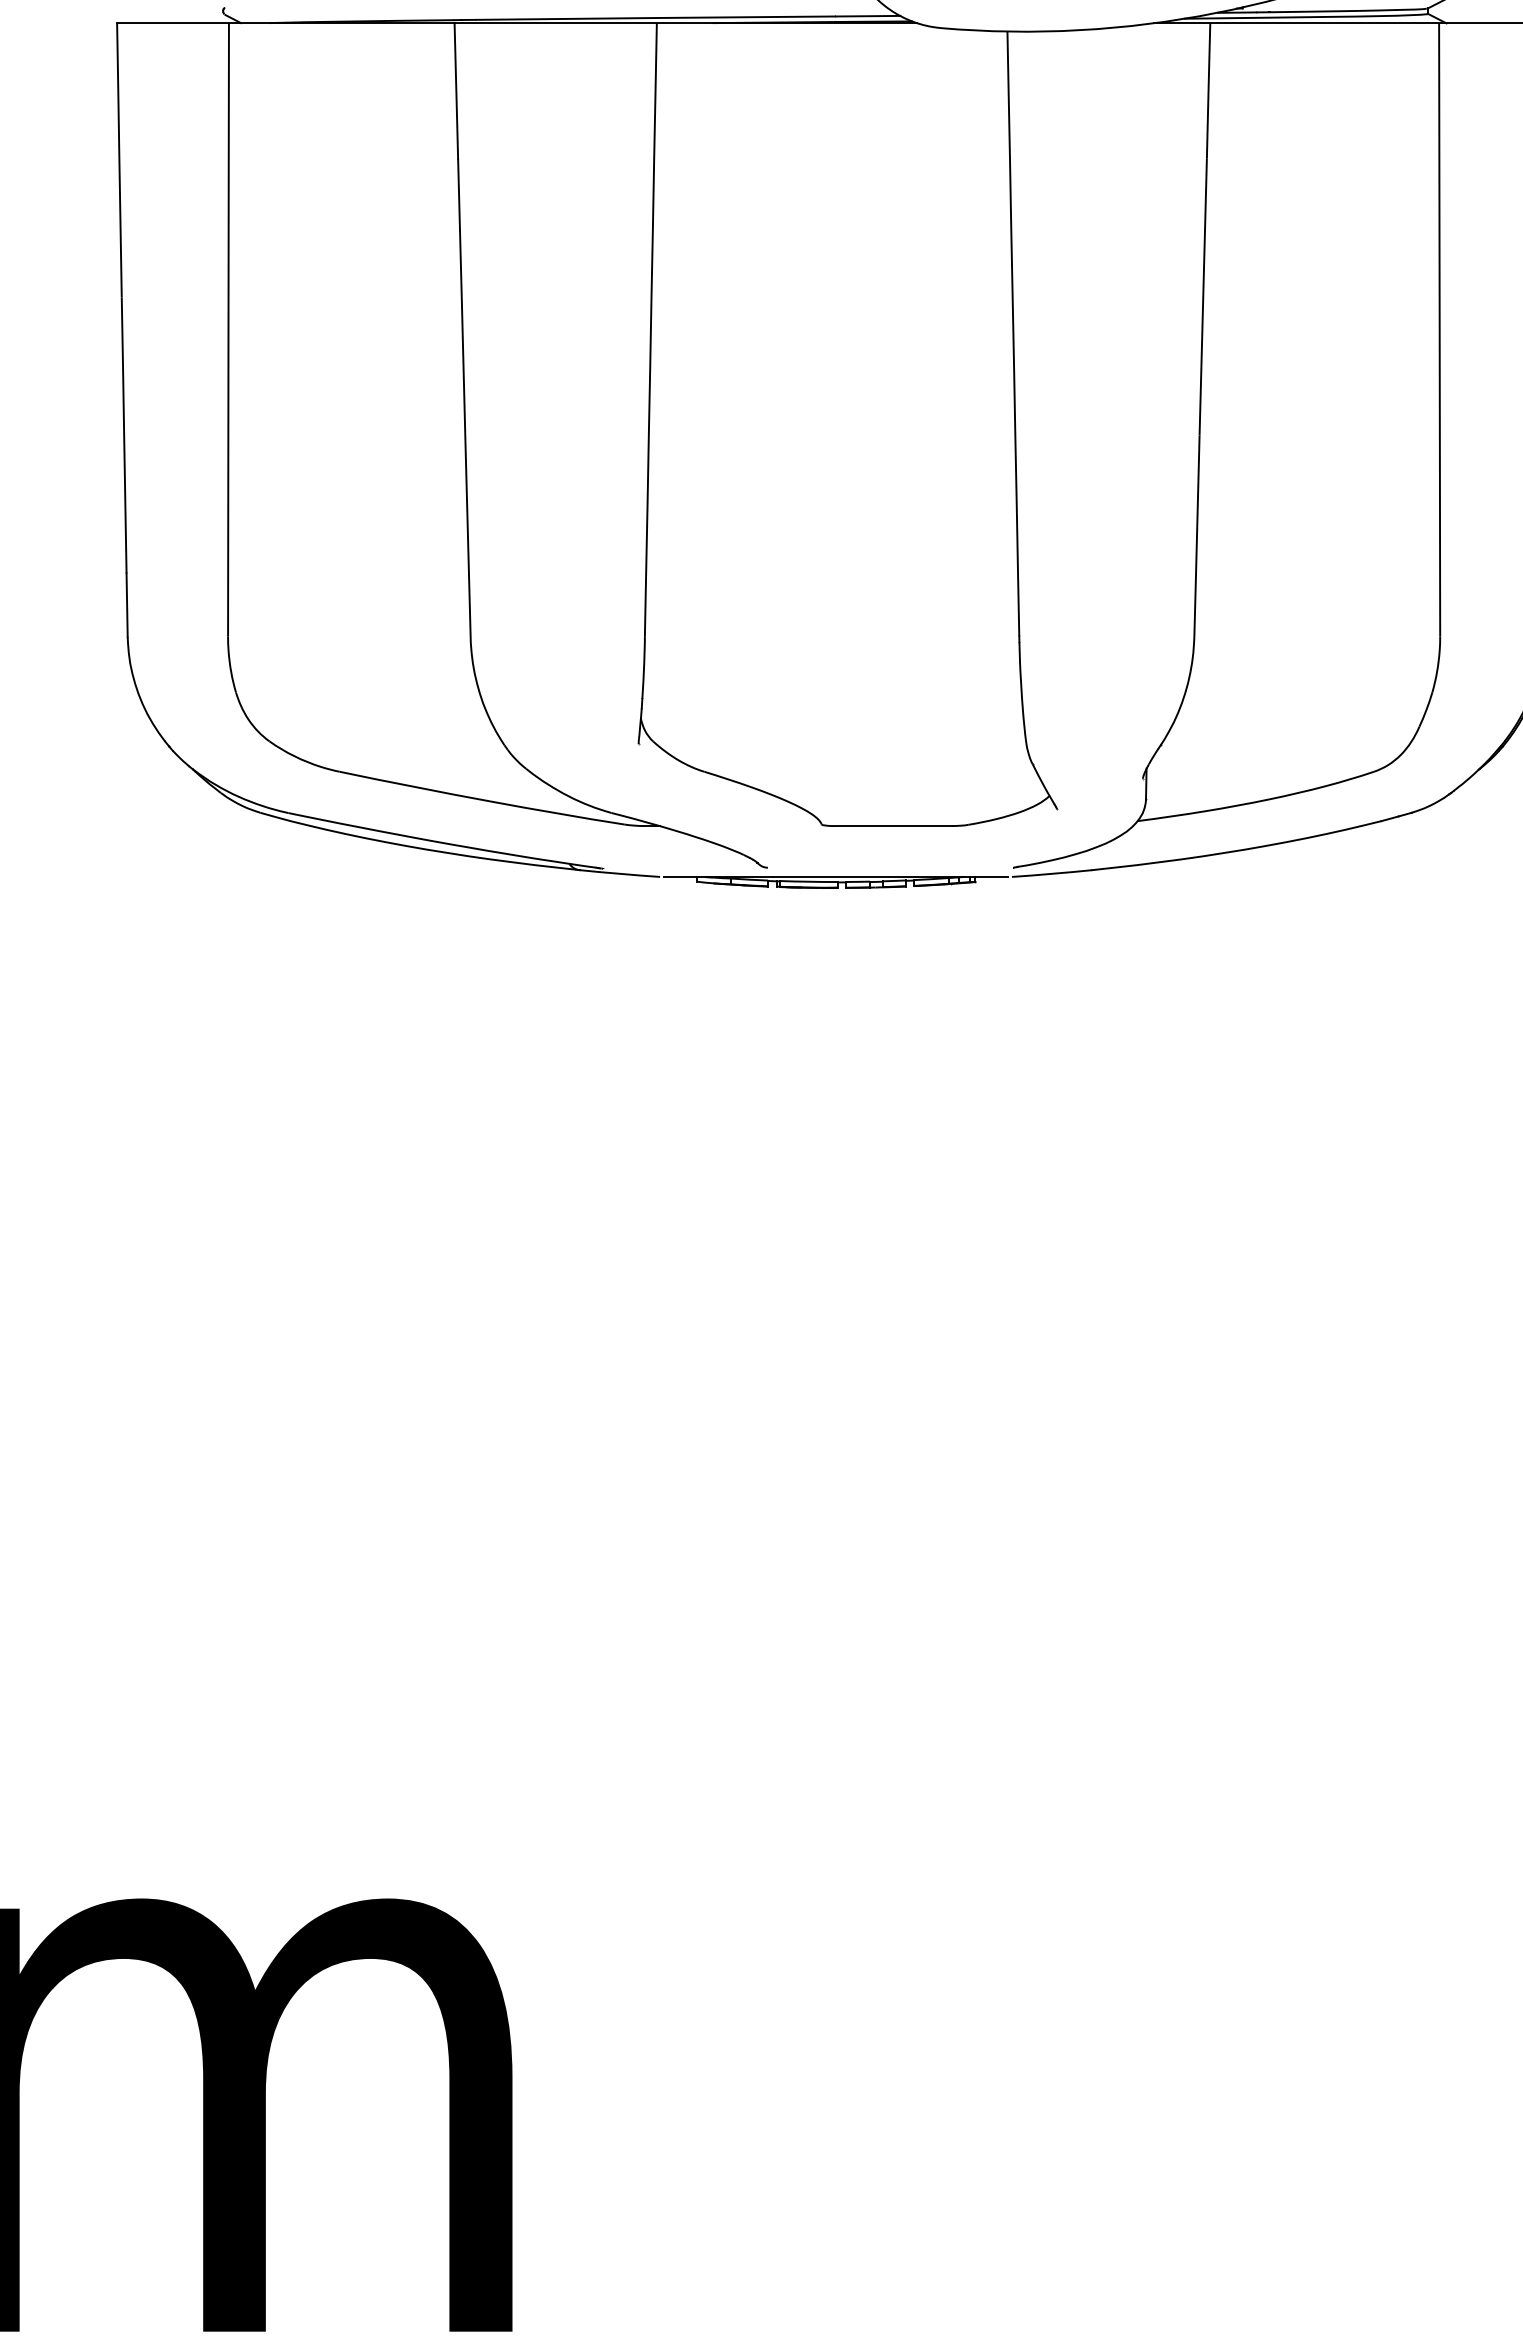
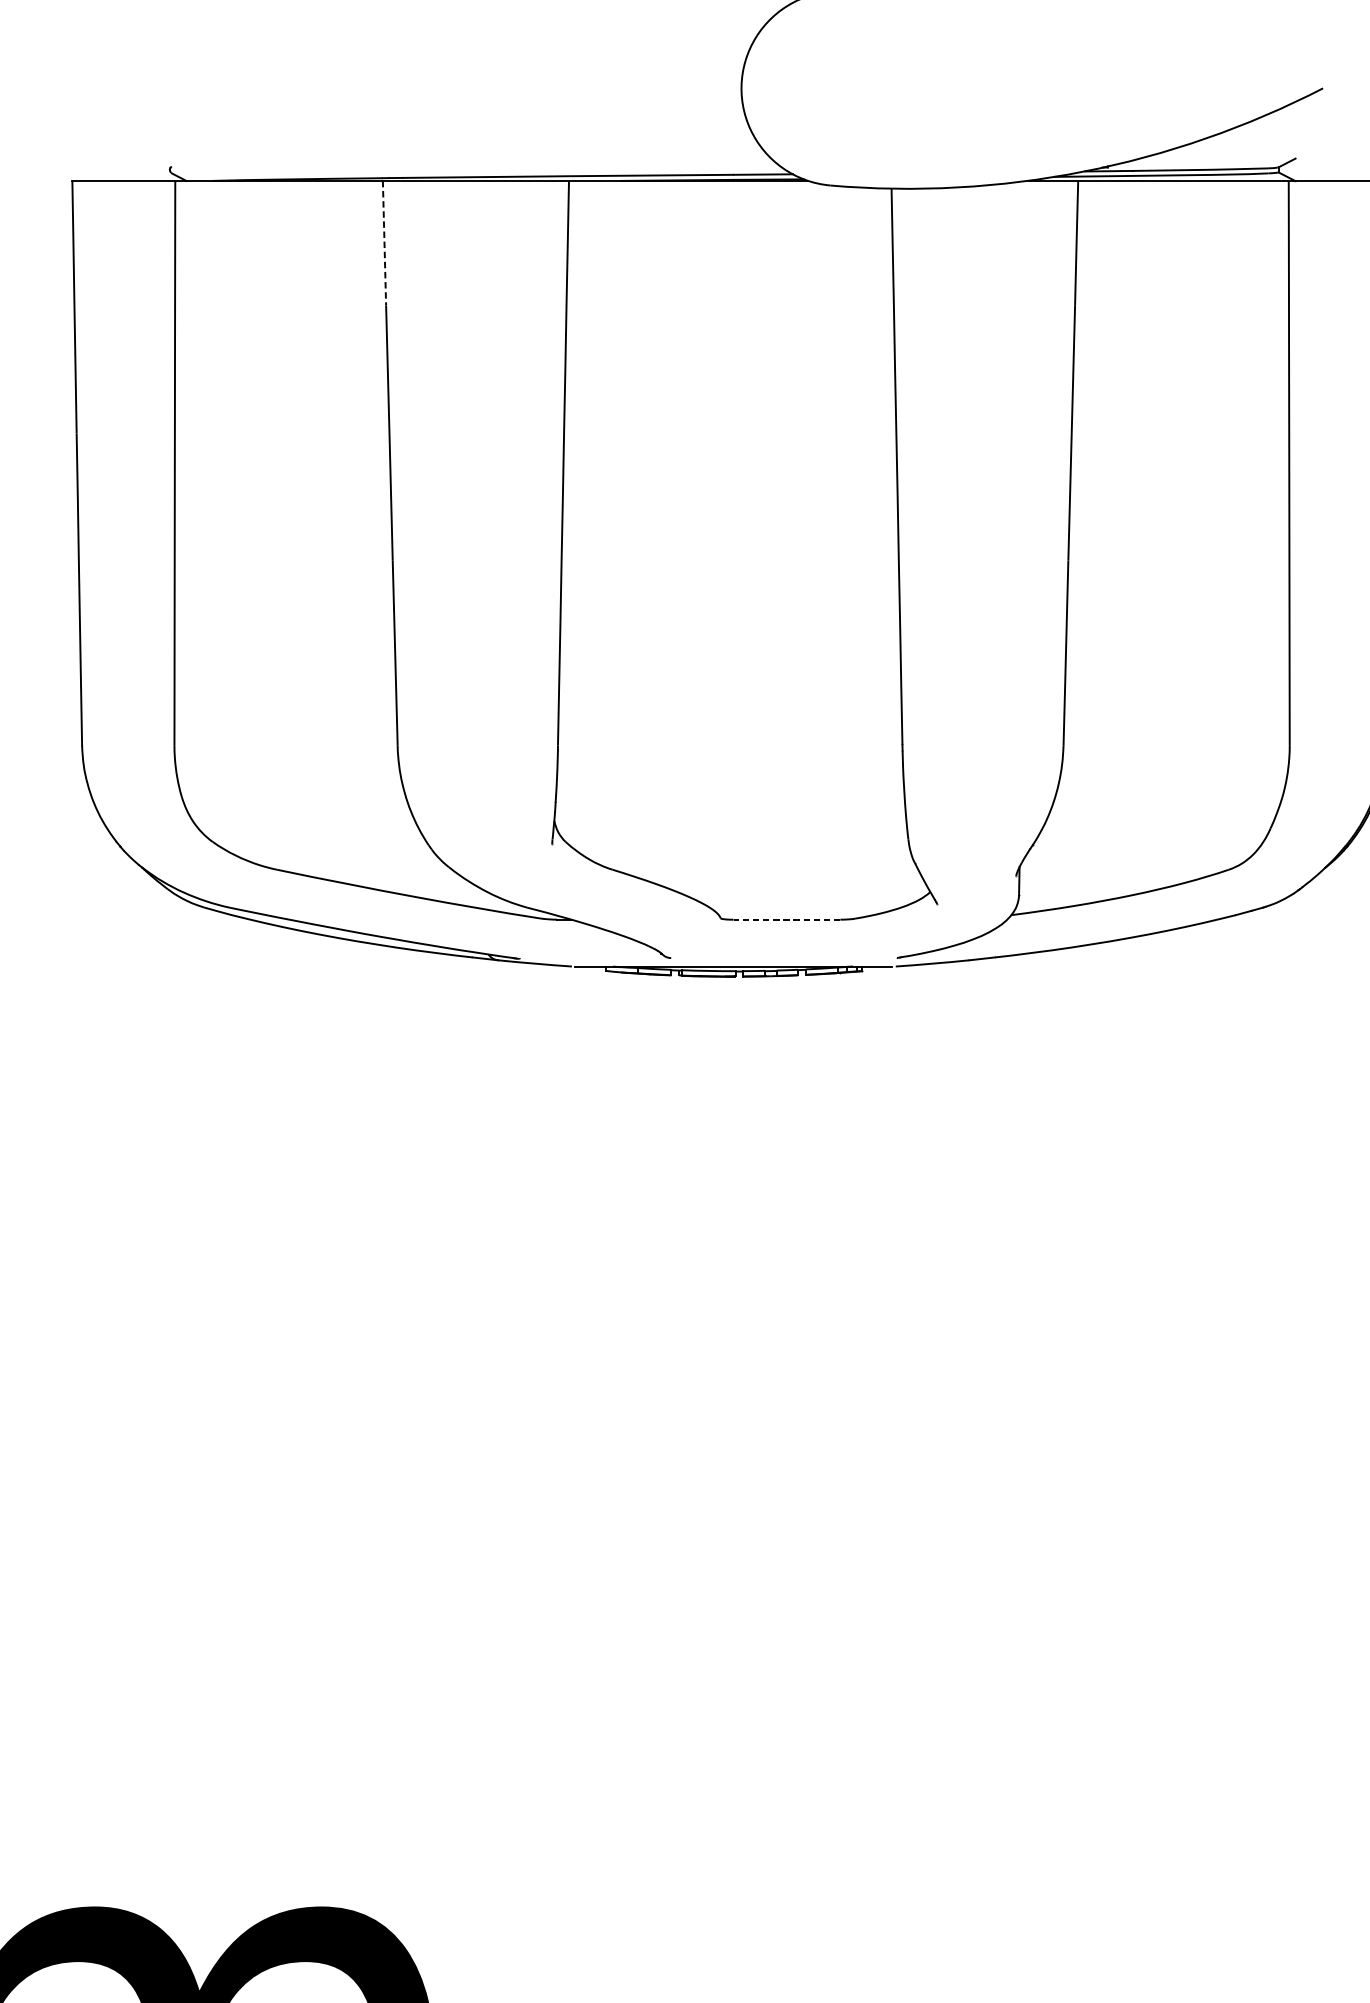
line: (456, 90) -> (384, 242), solid -> dashed
line: (893, 826) -> (786, 920), solid -> dashed

